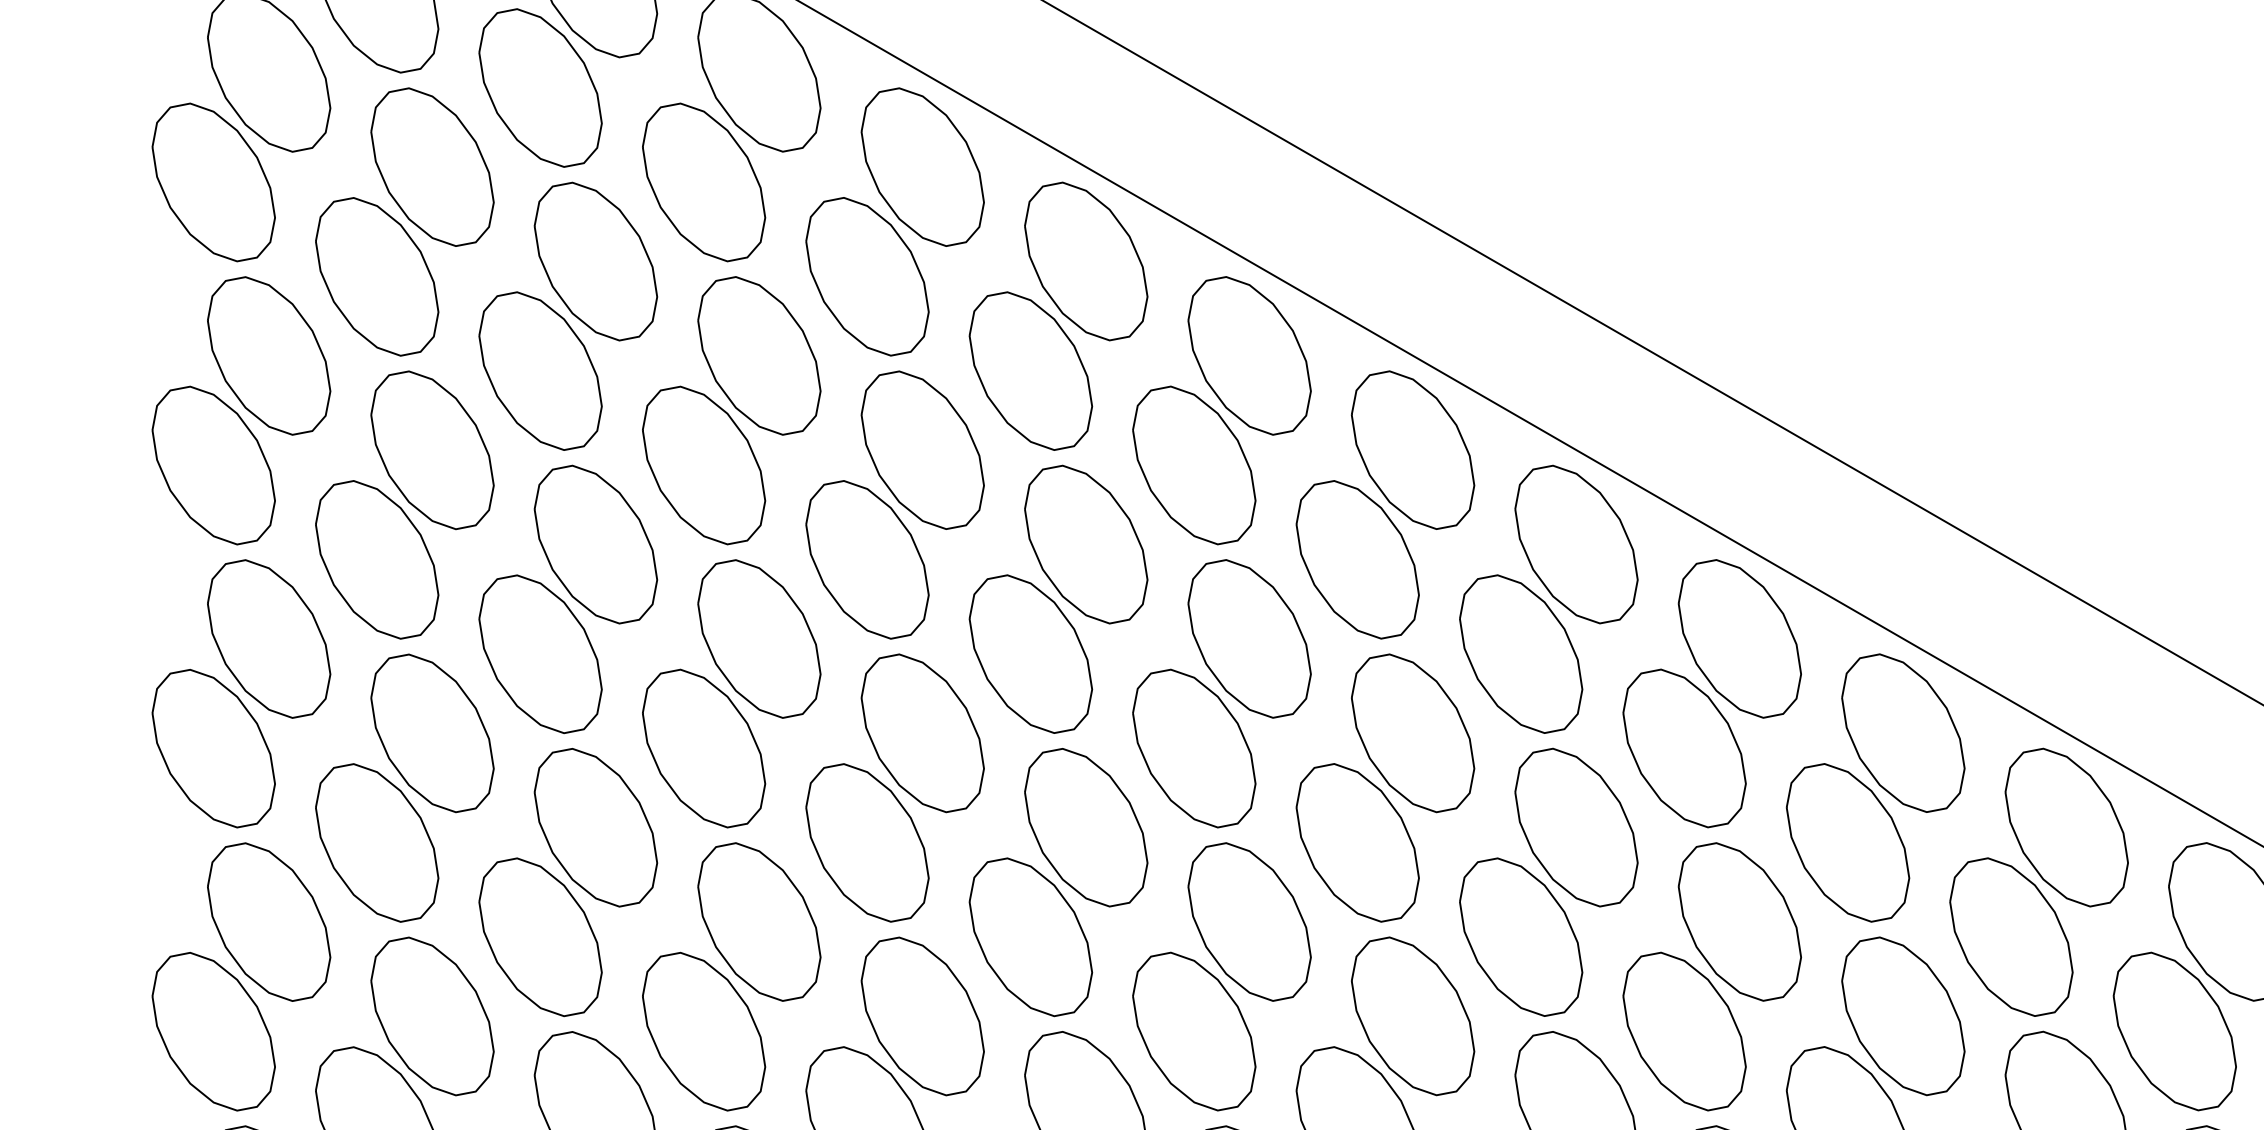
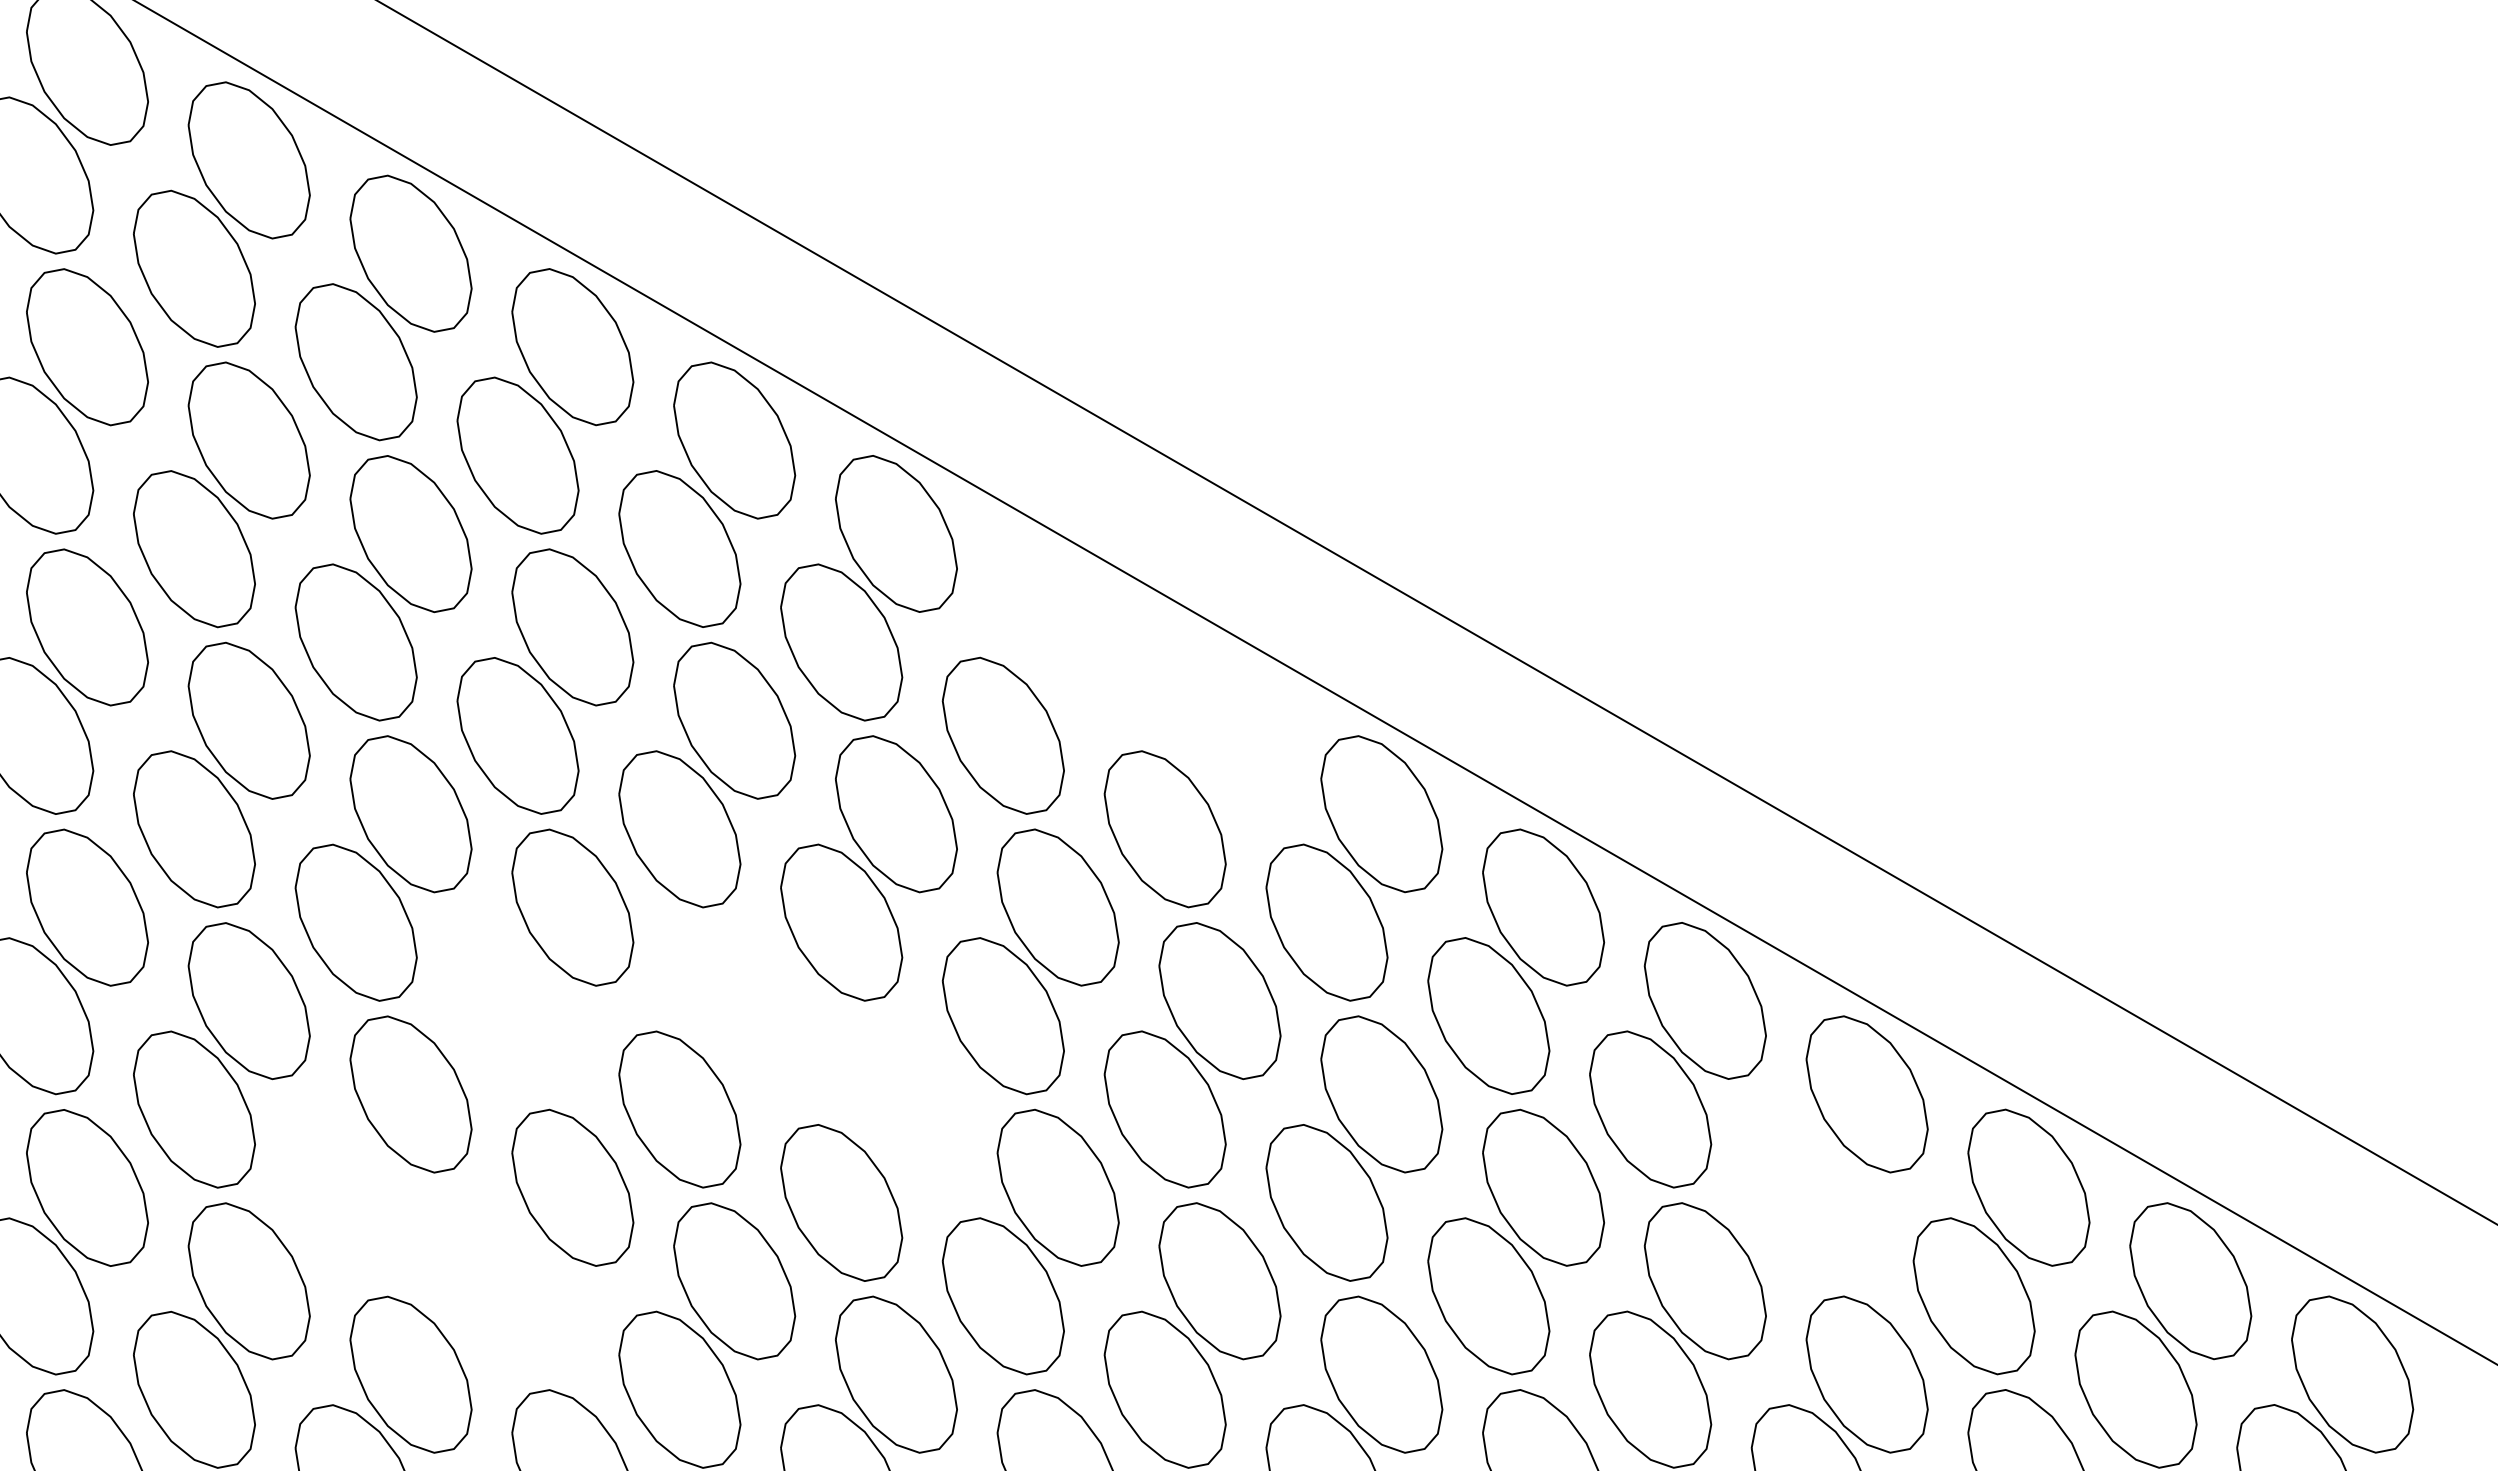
part: (1248, 356) -> (1057, 627), removed
part: (1412, 449) -> (1219, 720), removed
part: (922, 732) -> (734, 1000), removed
part: (703, 748) -> (517, 1016), removed
part: (1086, 827) -> (896, 1094), removed
part: (539, 936) -> (355, 1202), removed
part: (2010, 936) -> (1811, 1202), removed
part: (703, 1031) -> (517, 1296), removed

